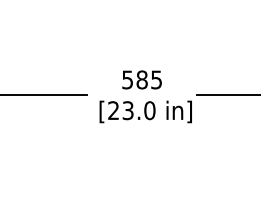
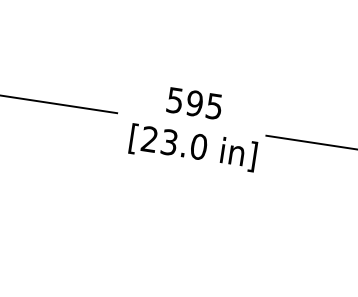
text: (141, 79) -> (193, 102), 585 -> 595

